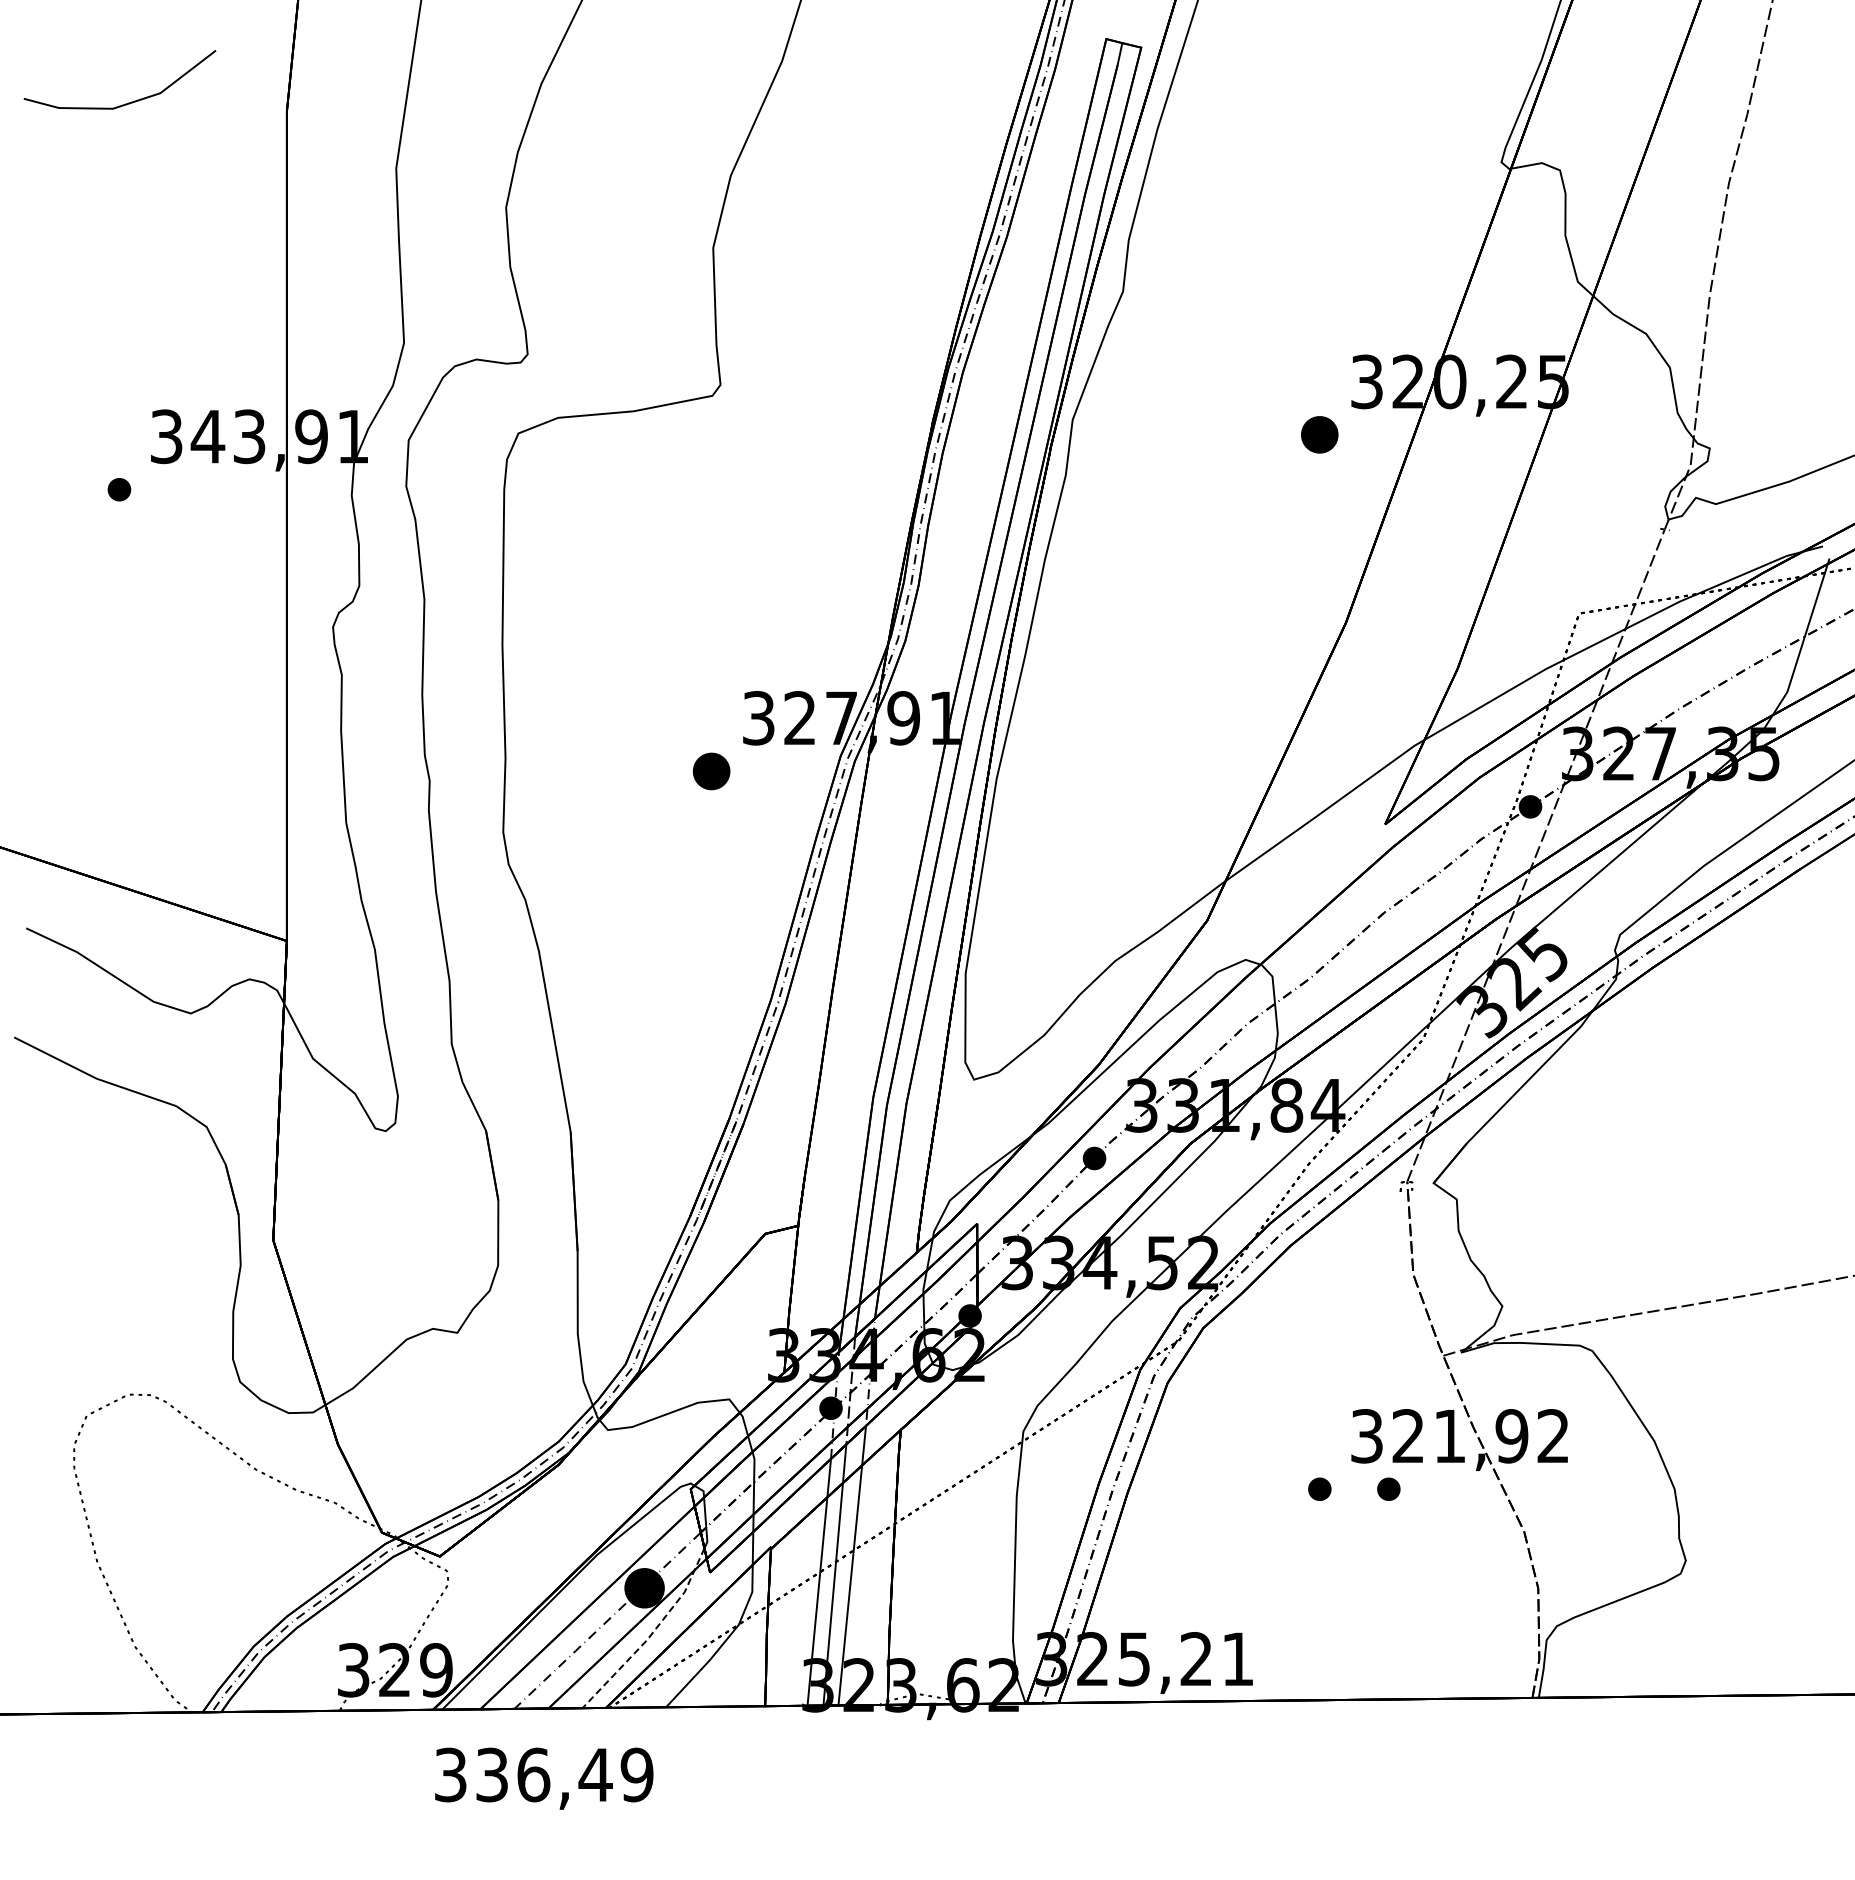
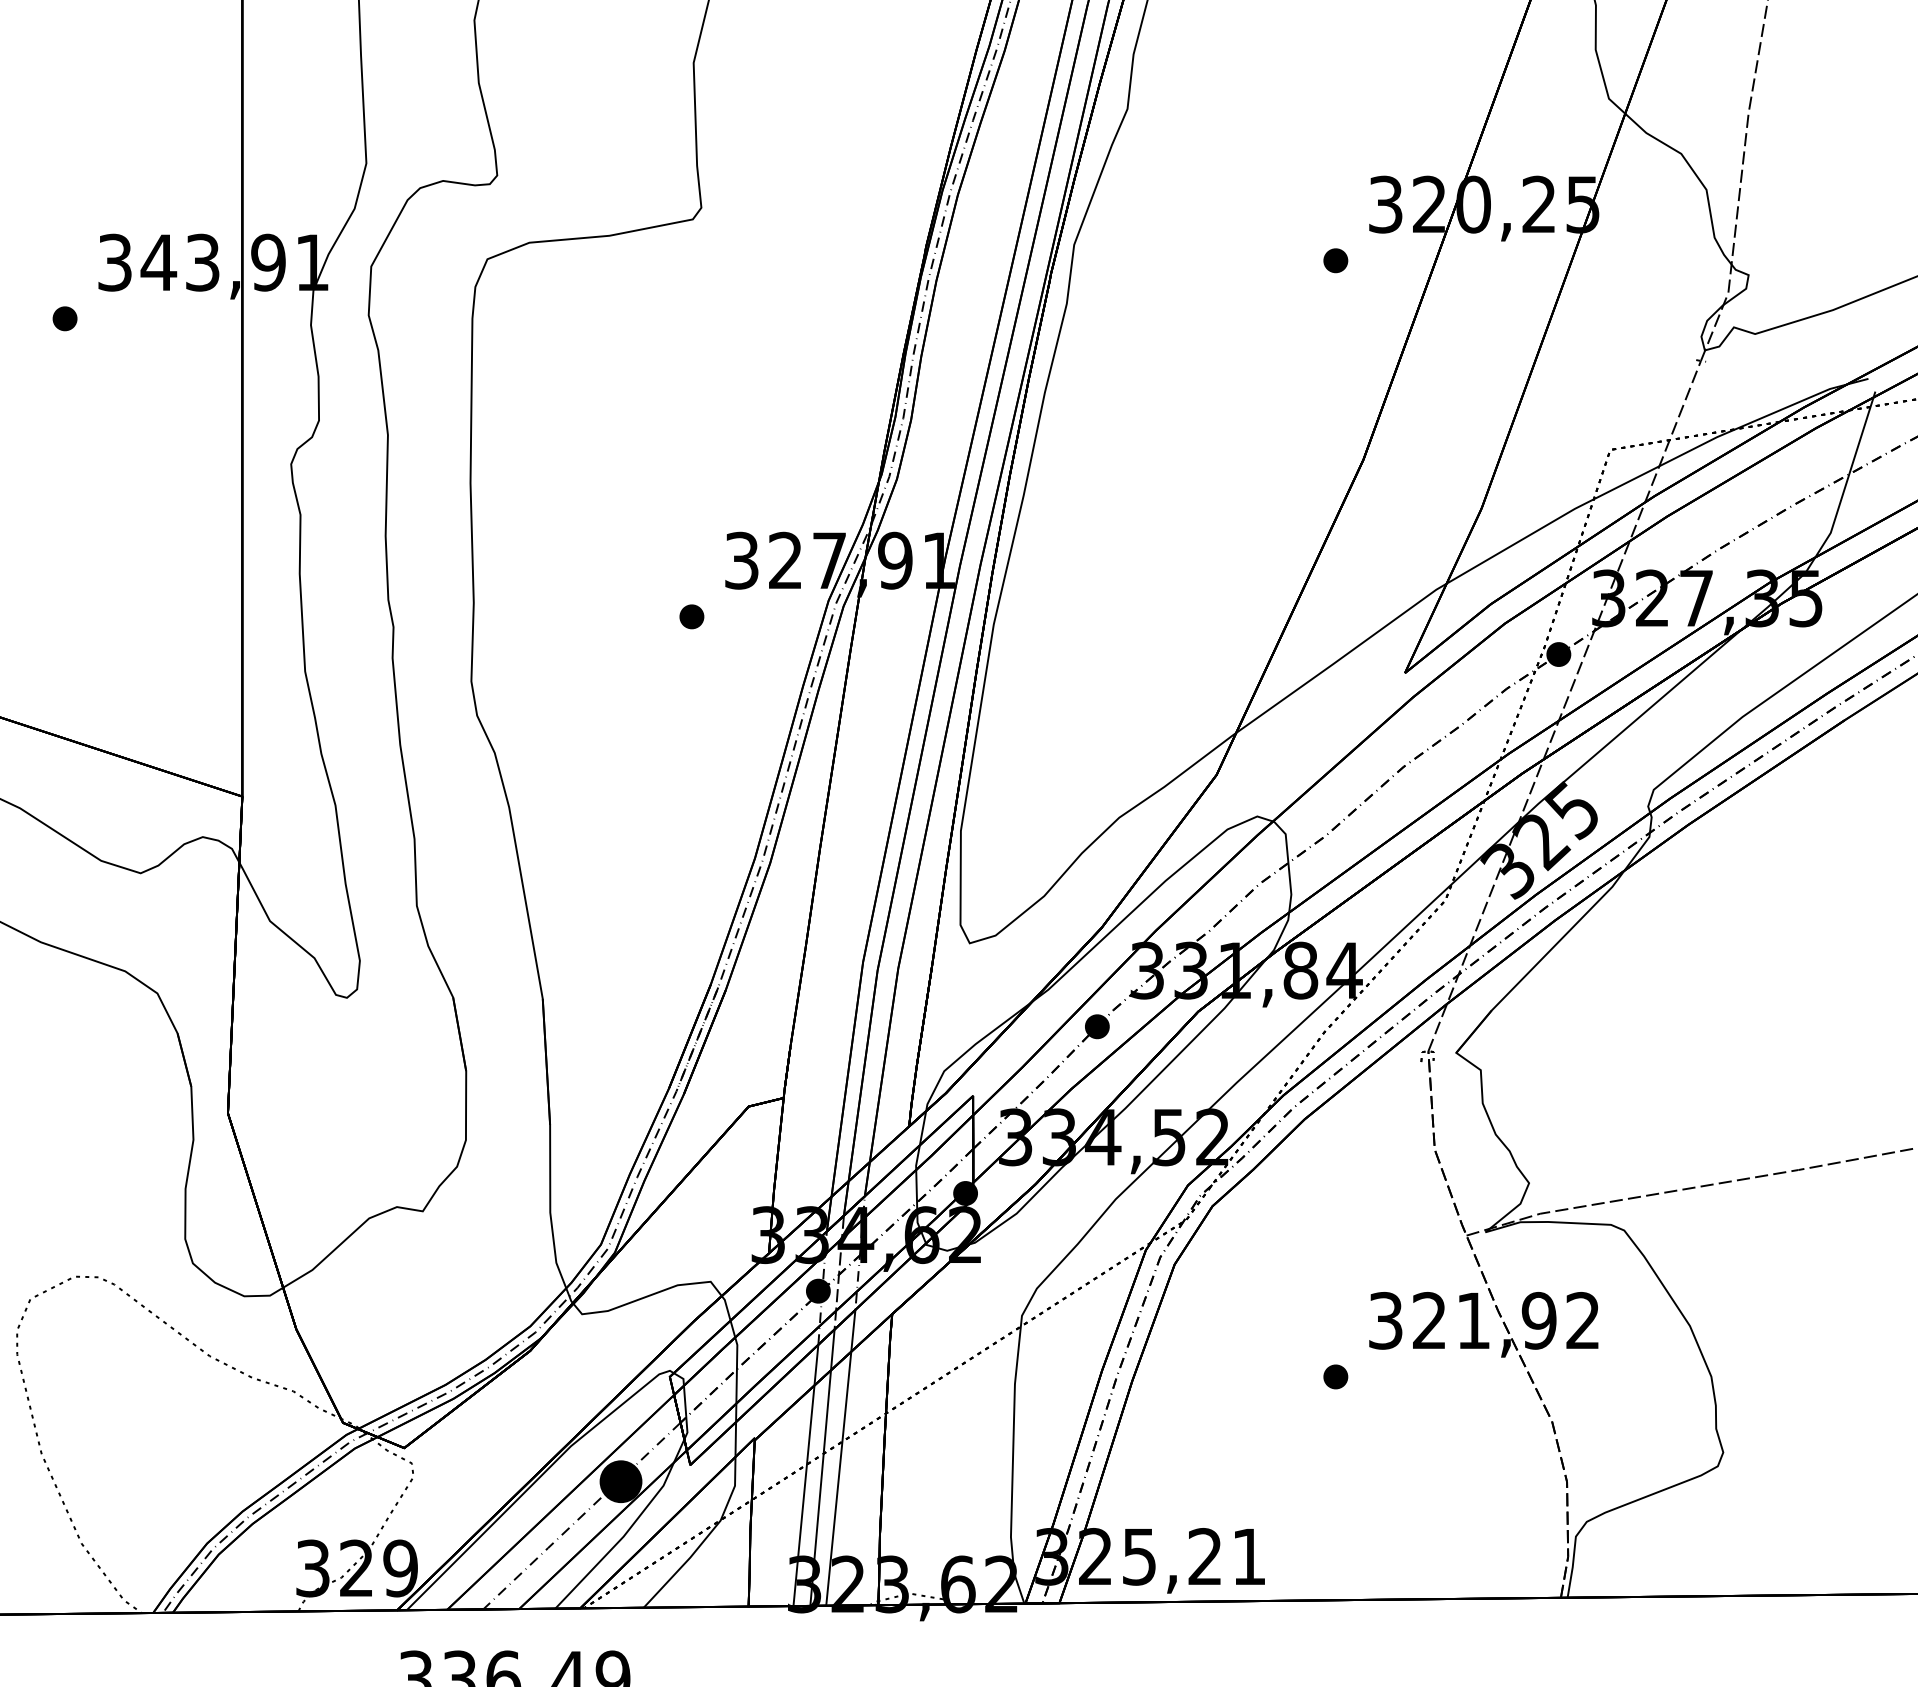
part: (1319, 434) -> (1335, 260), size x0.62
part: (711, 770) -> (691, 616), size x0.62
part: (1388, 1488) -> (1408, 1376), removed
line: (651, 1633) -> (628, 1529), dashed -> solid

